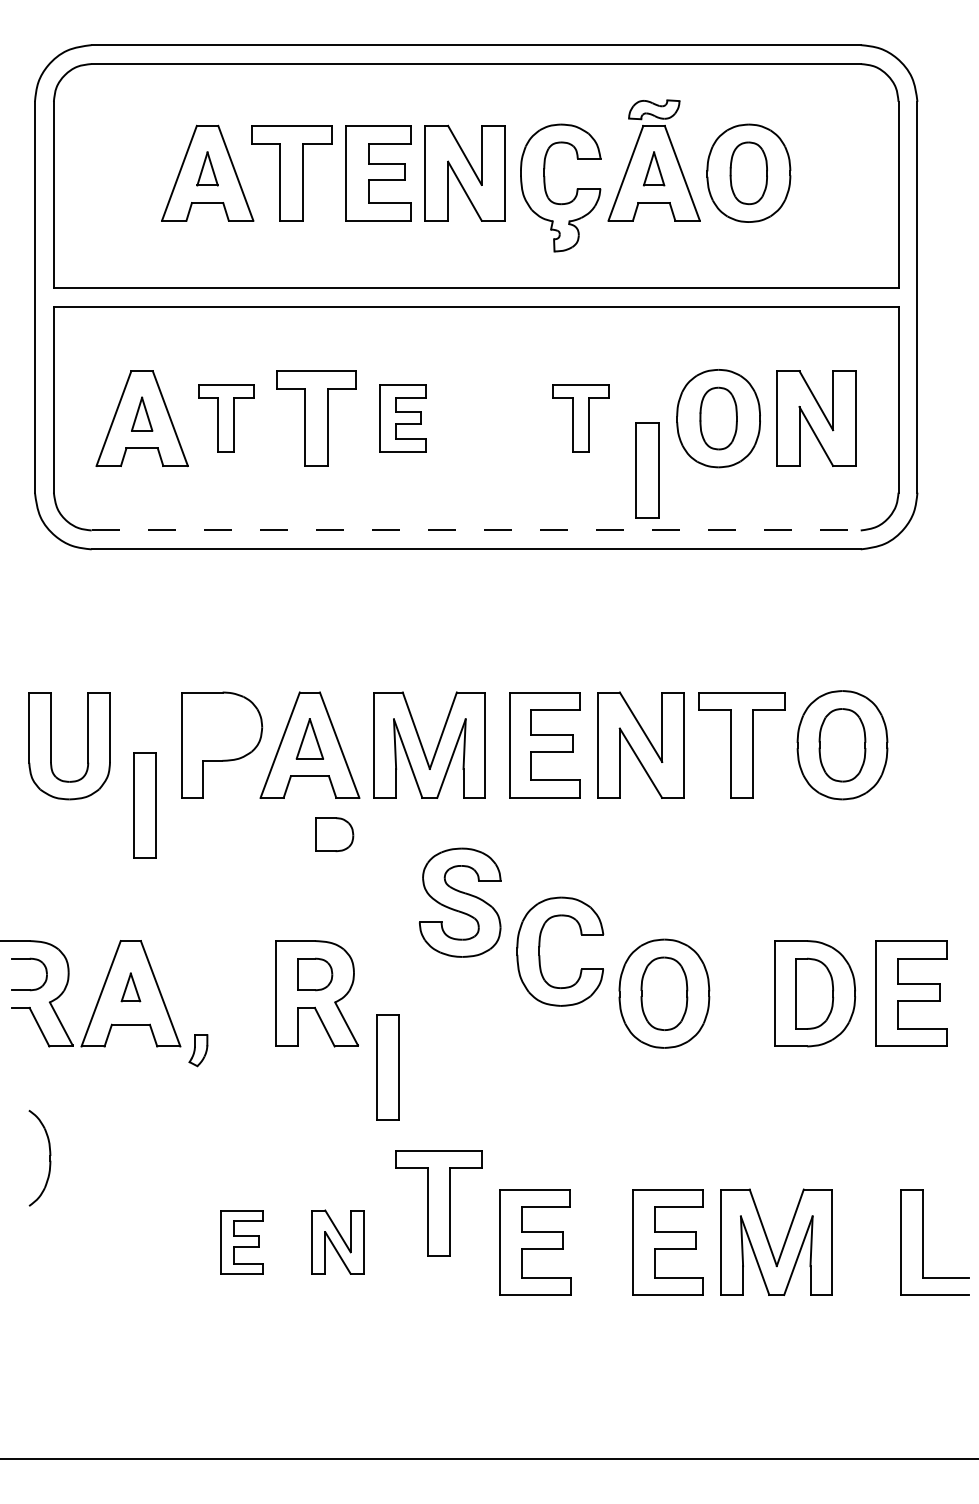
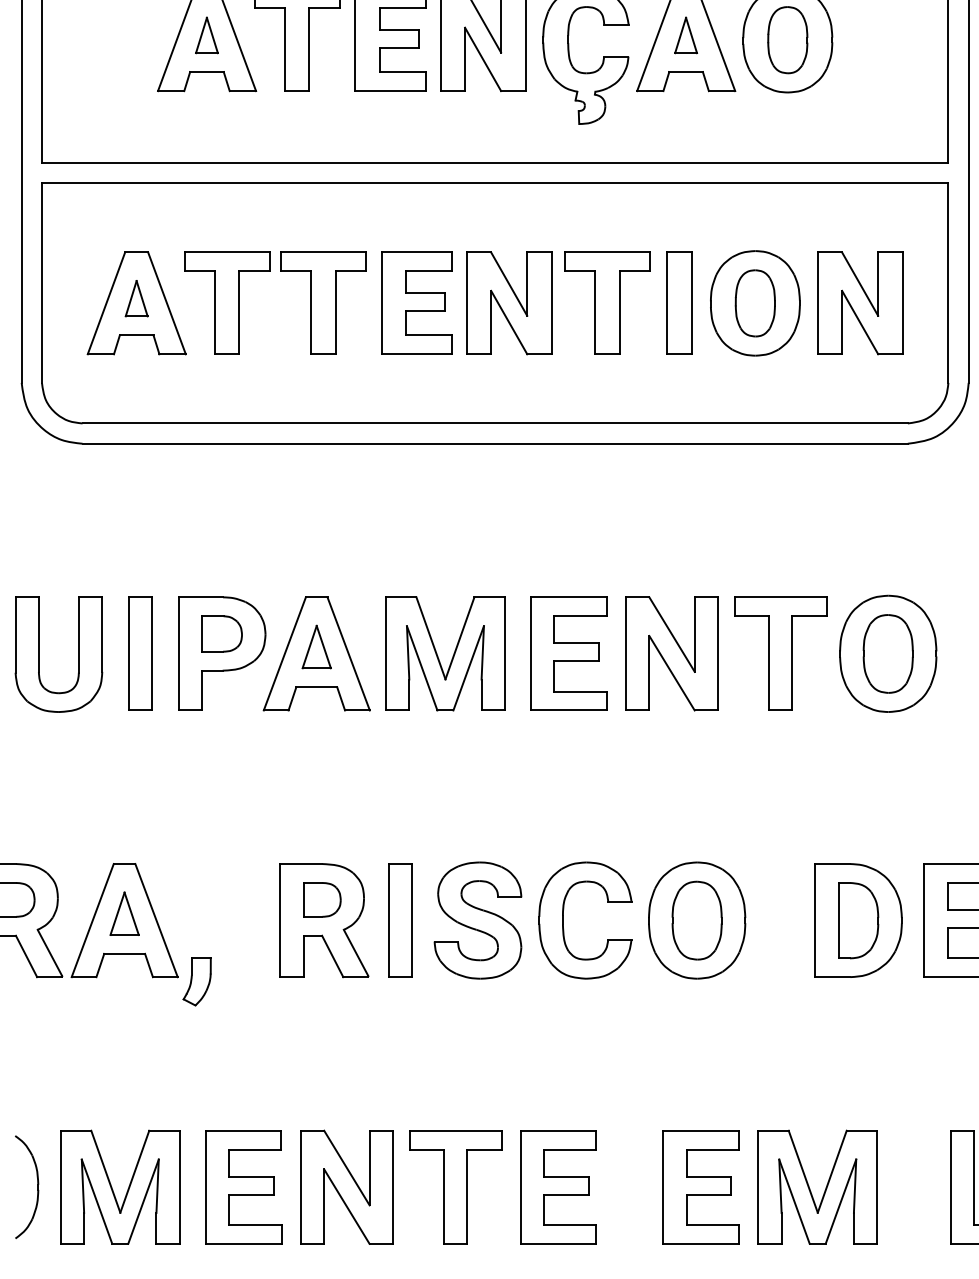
part: (226, 418) -> (227, 303), size x1.43
part: (402, 418) -> (416, 303), size x1.43
part: (489, 418) -> (509, 303), added
part: (580, 418) -> (607, 303), size x1.43
part: (647, 470) -> (679, 303), moved
line: (476, 530) -> (495, 423), dashed -> solid
part: (144, 805) -> (139, 654), moved
part: (334, 834) -> (221, 633), moved
part: (460, 902) -> (478, 920), moved
part: (540, 955) -> (564, 924), moved
part: (130, 987) -> (124, 913), size x1.43
part: (198, 1050) -> (197, 981), size x1.43
part: (387, 1067) -> (400, 920), moved
part: (49, 1158) -> (37, 1187), moved
part: (438, 1203) -> (454, 1187), moved
part: (337, 1241) -> (346, 1186), size x1.67
part: (241, 1242) -> (243, 1187), size x1.67
part: (120, 1244) -> (113, 1189), added

